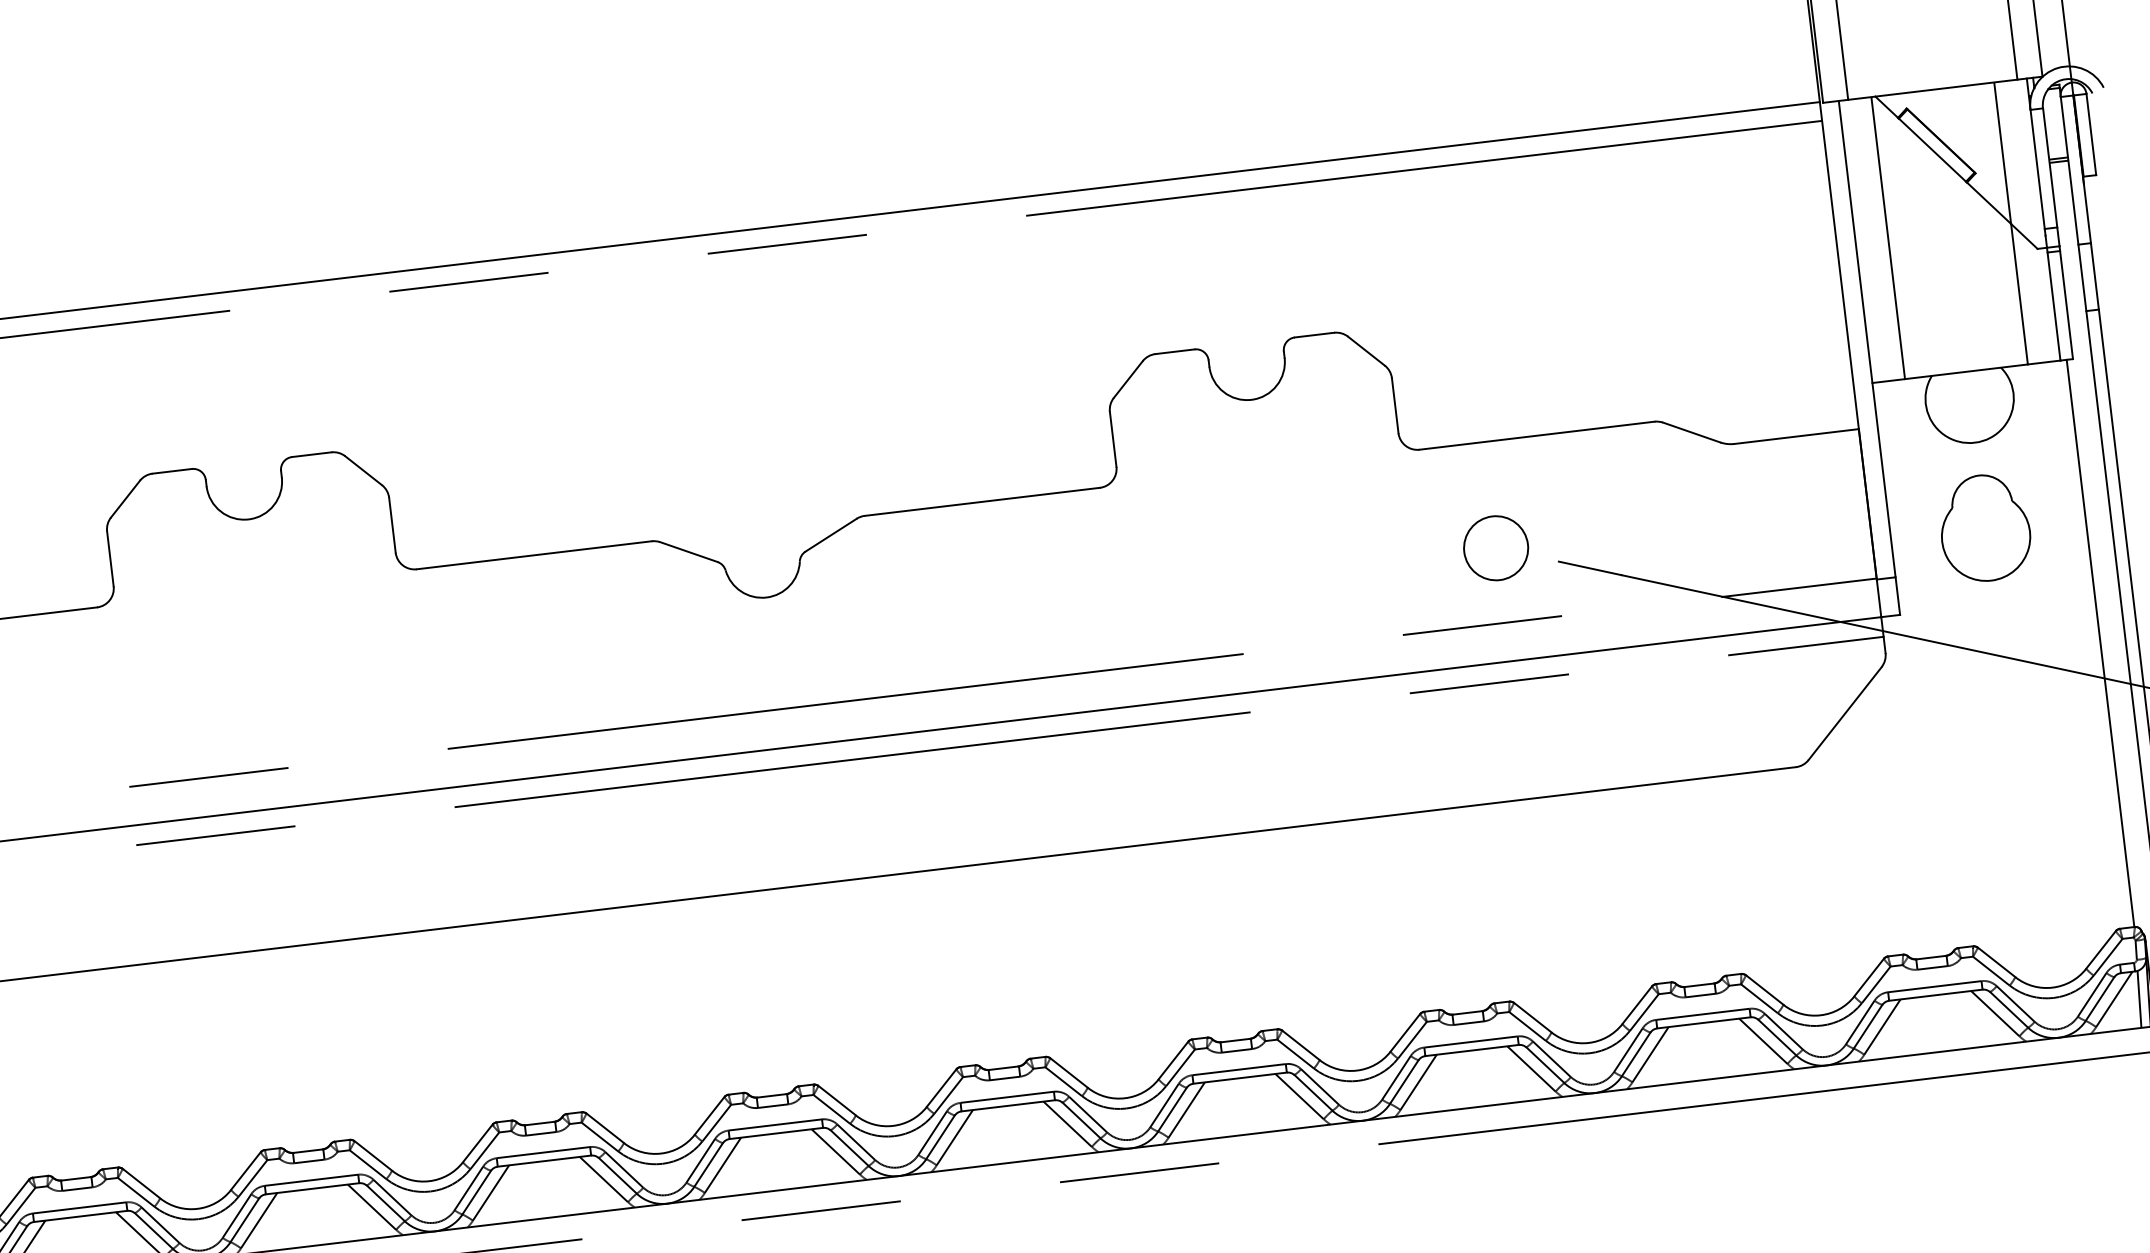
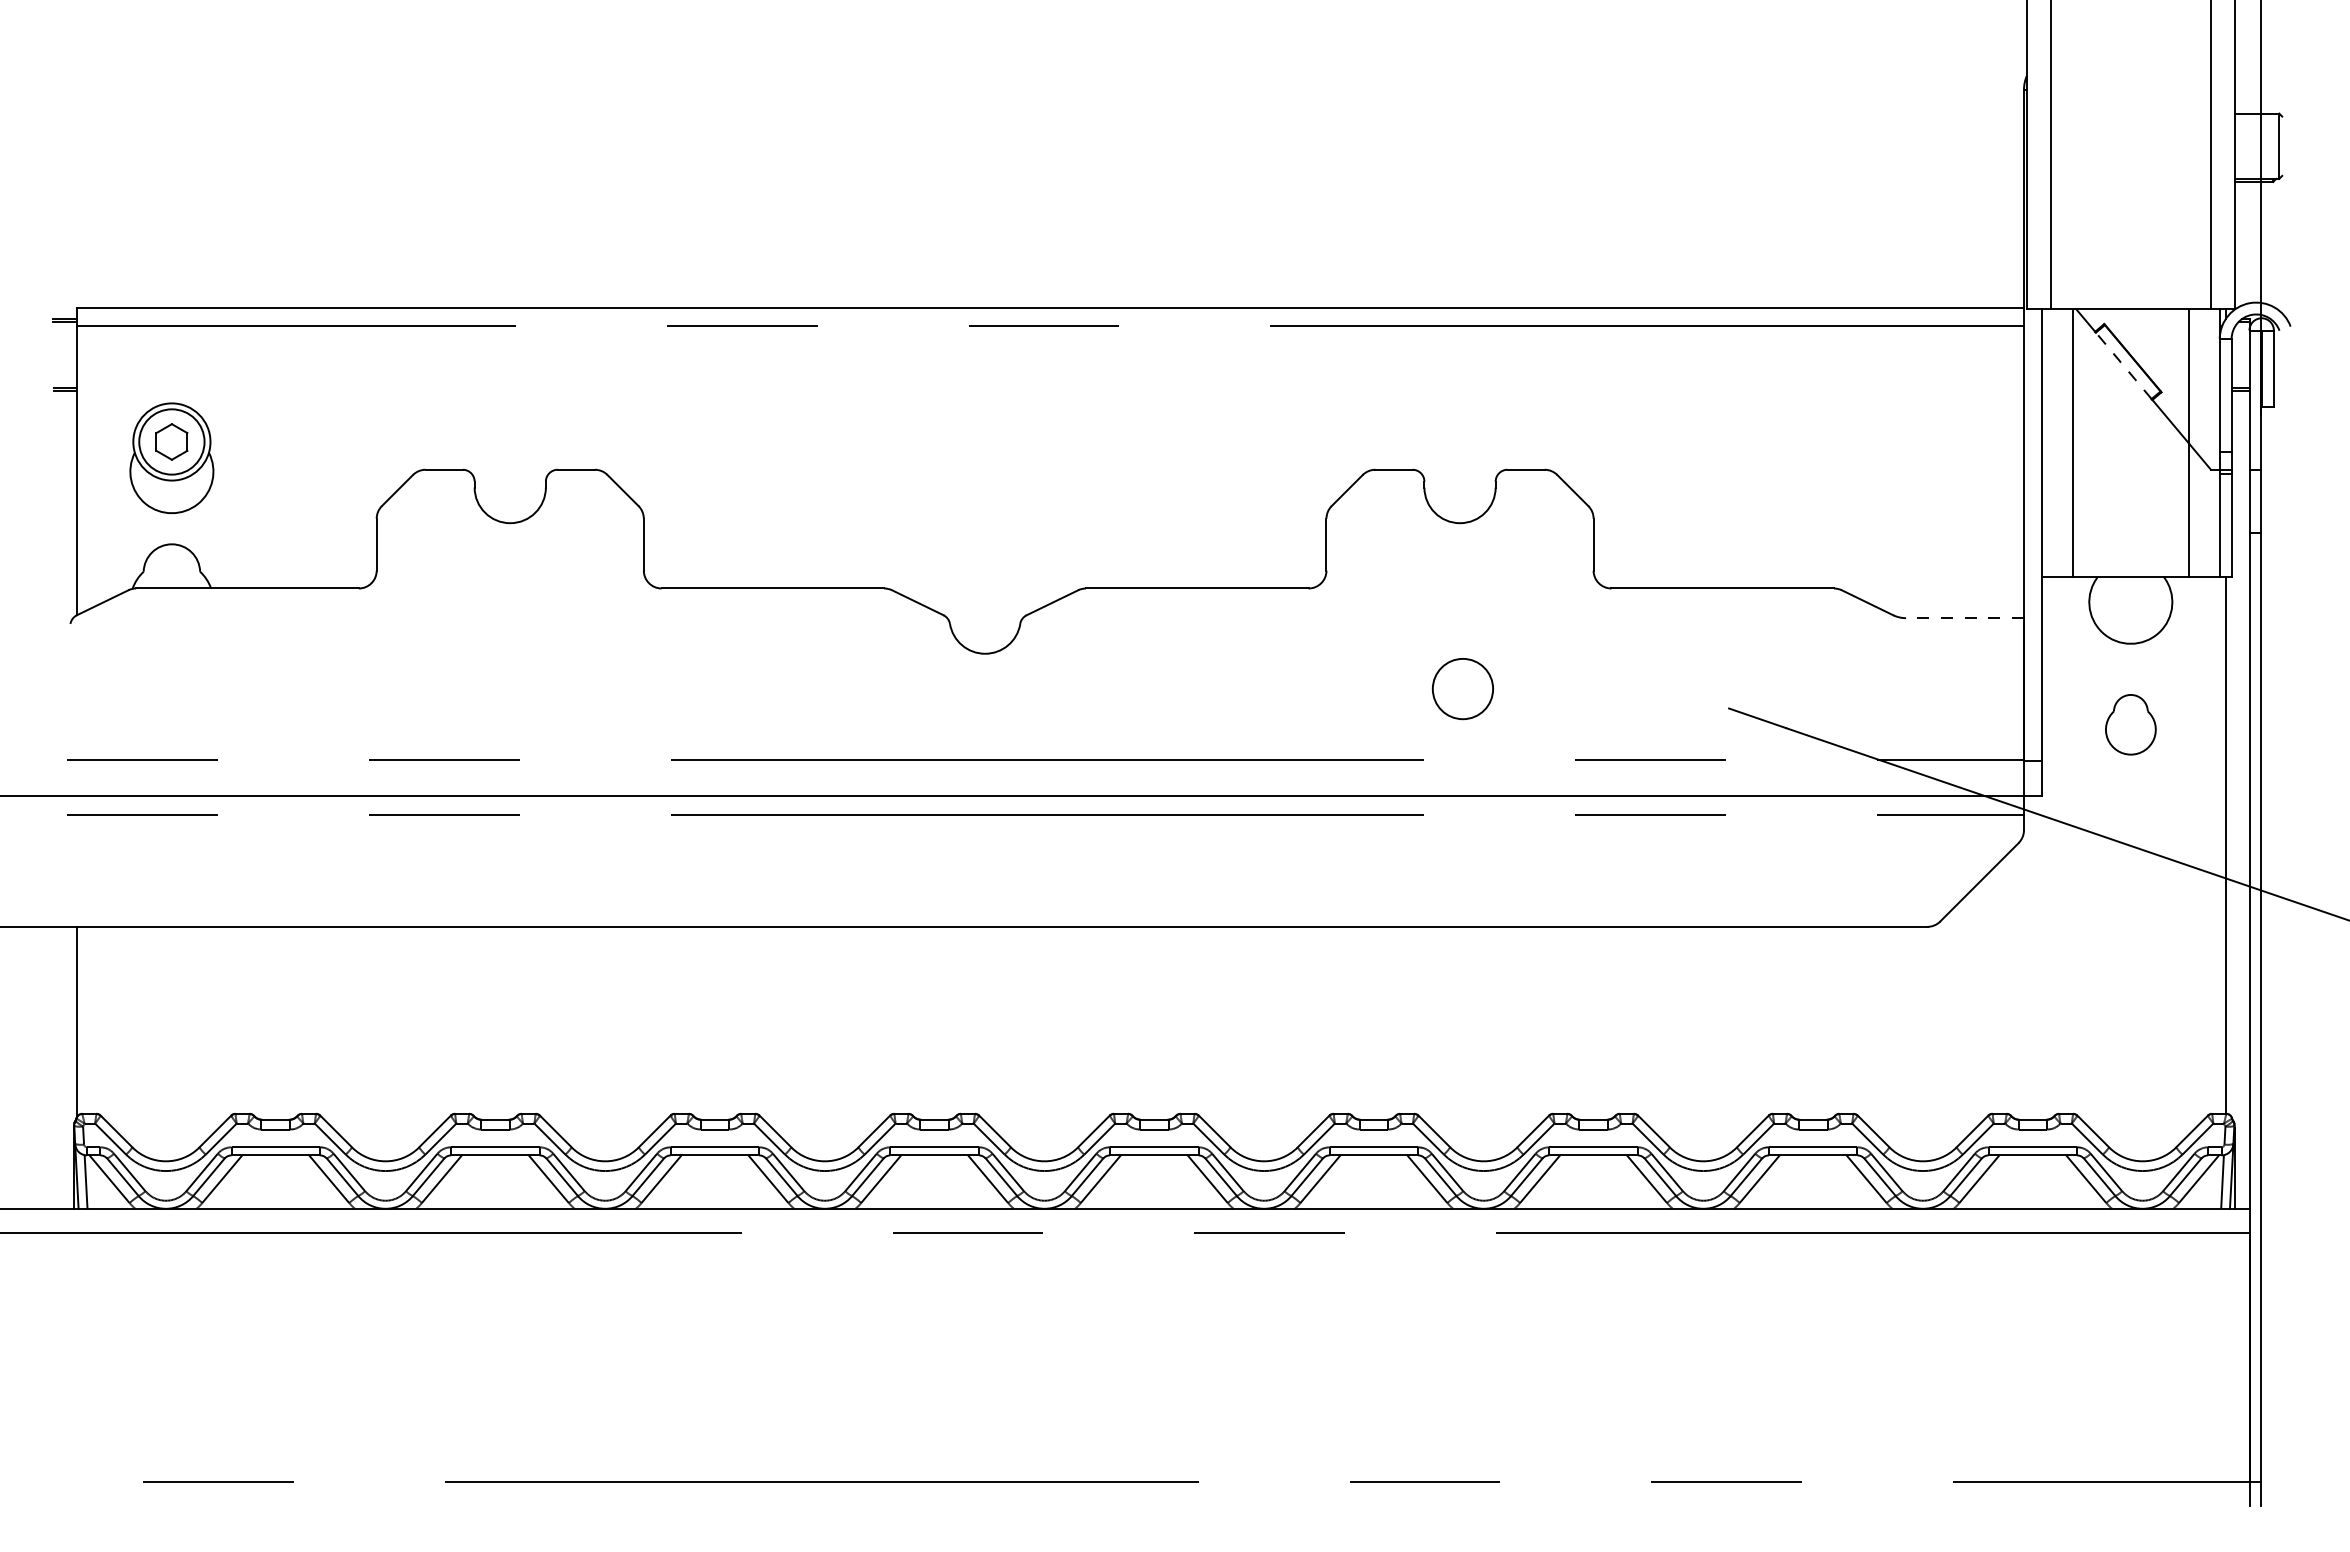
line: (1932, 149) -> (2123, 365), solid -> dashed
line: (1797, 436) -> (1965, 618), solid -> dashed
part: (1984, 527) -> (2130, 724), size x0.6
circle: (1495, 548) -> (1462, 689), moved

